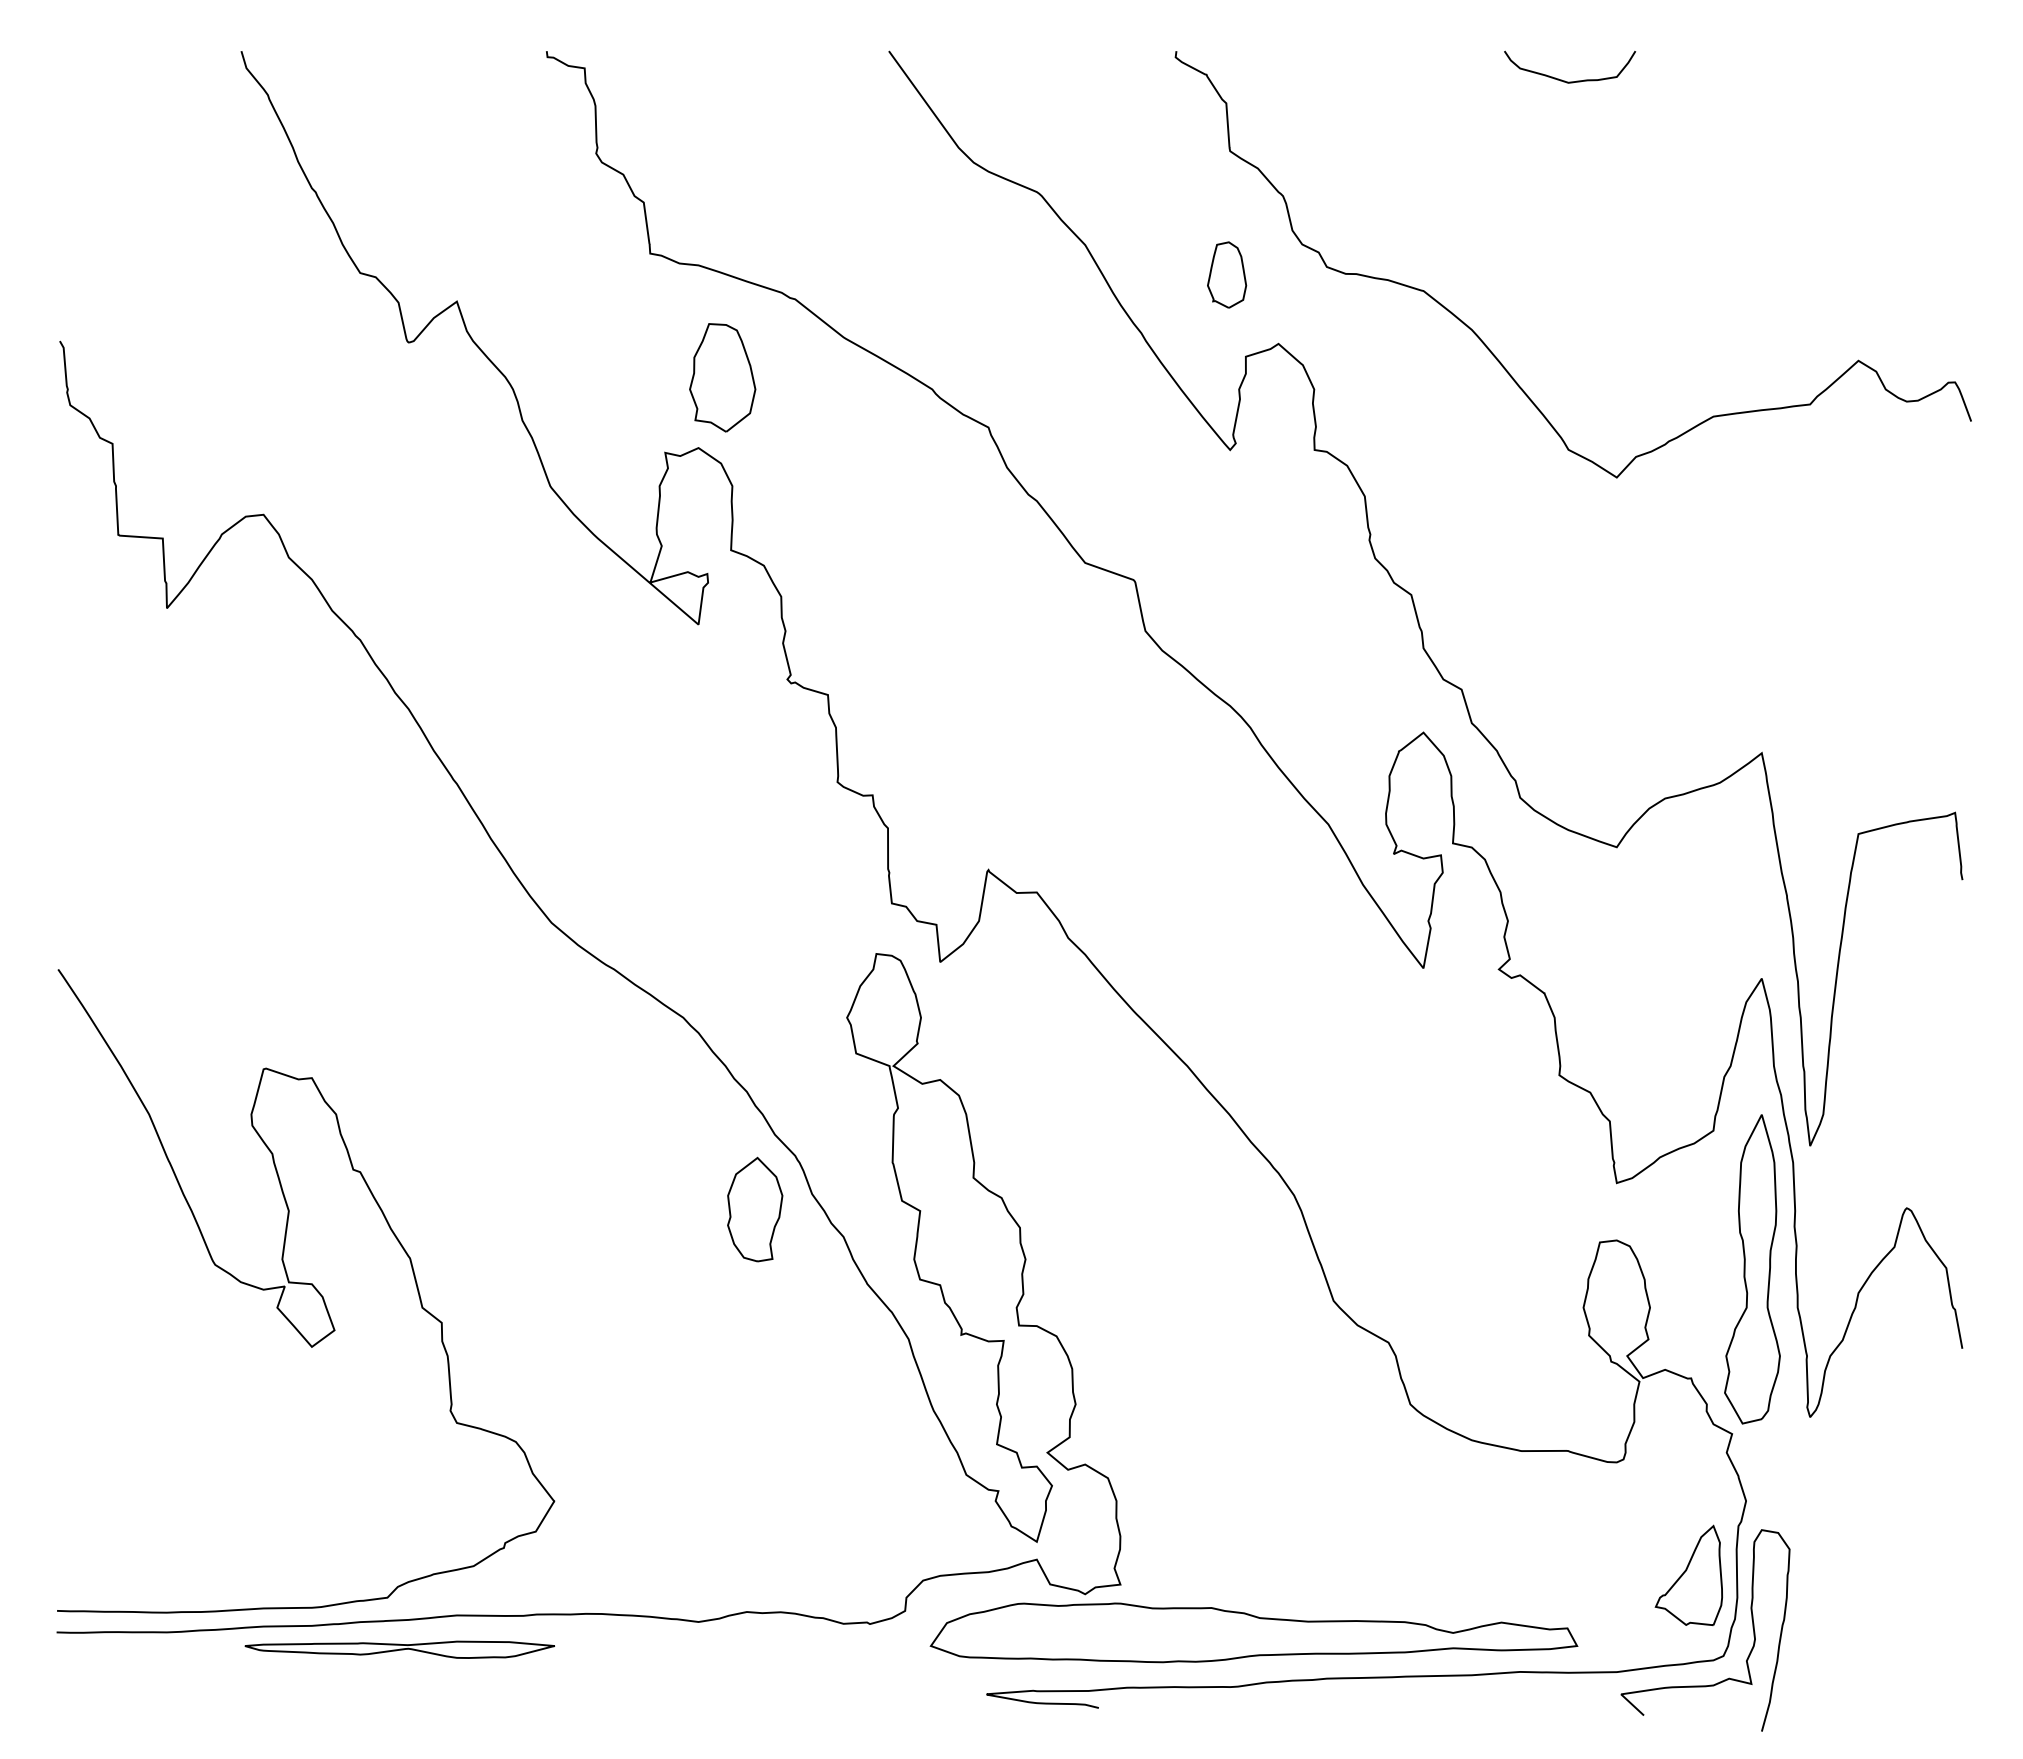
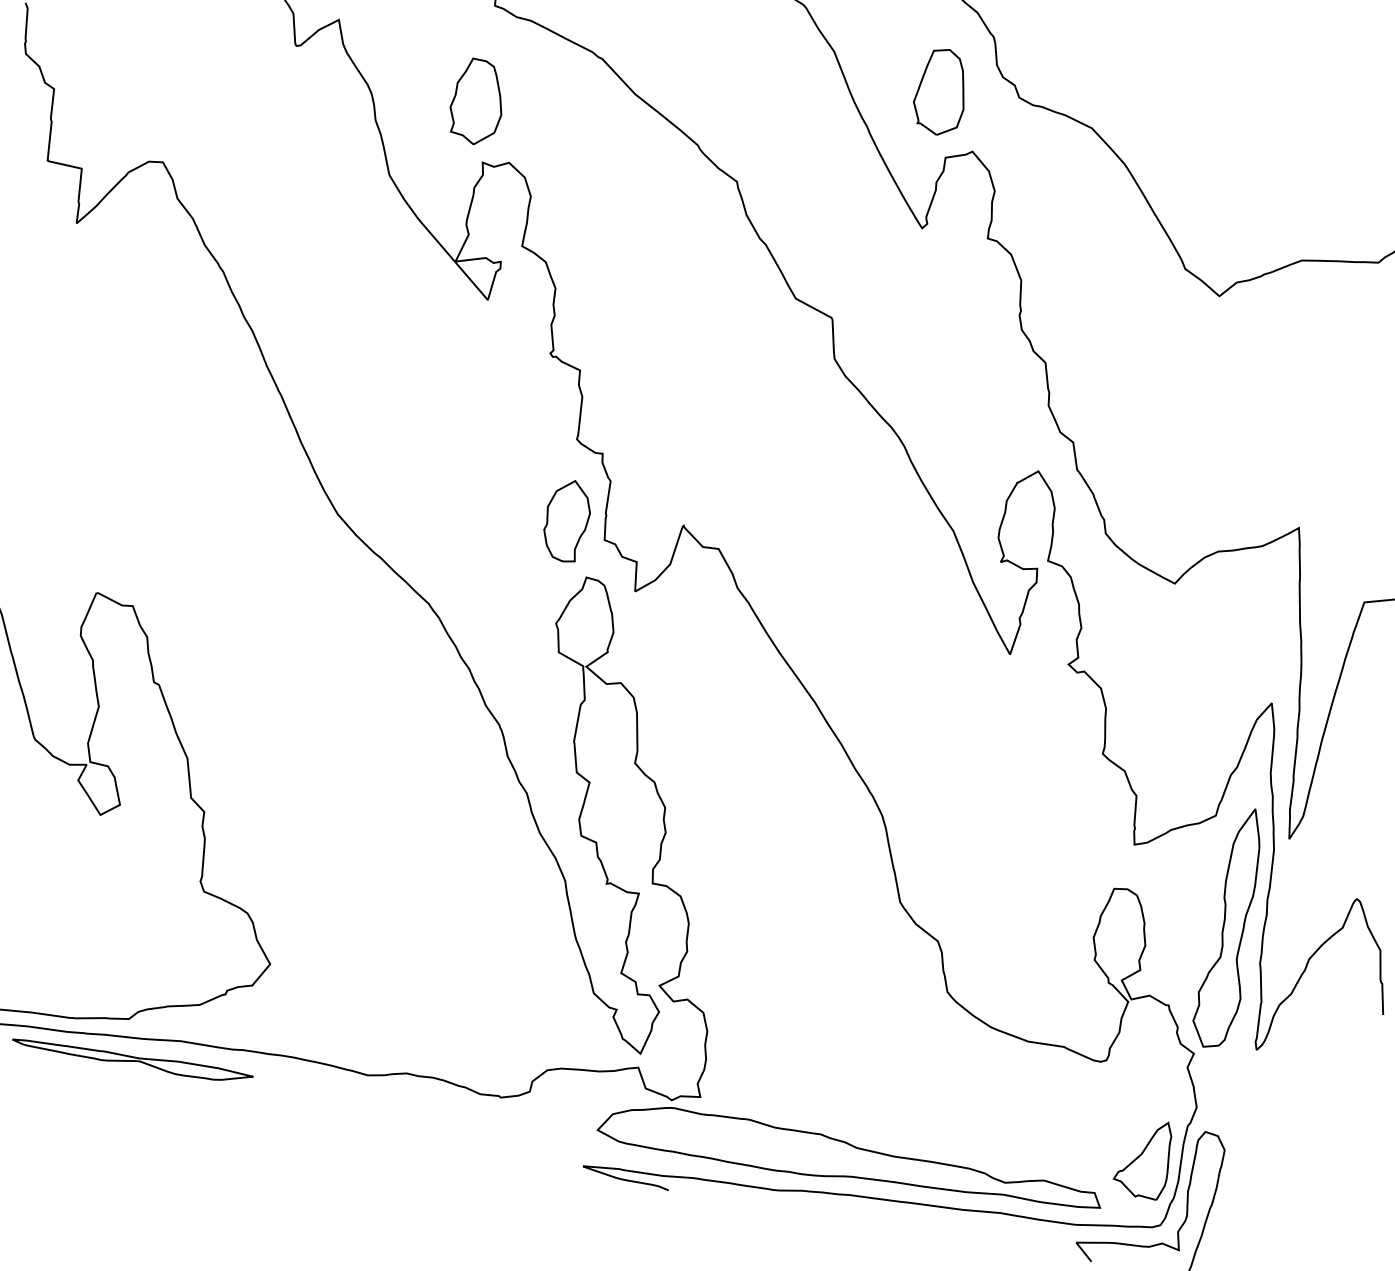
part: (1226, 274) -> (940, 91), size x1.67
part: (722, 377) -> (477, 101), moved
part: (755, 1209) -> (567, 520), moved
part: (1253, 1632) -> (850, 1158), moved

